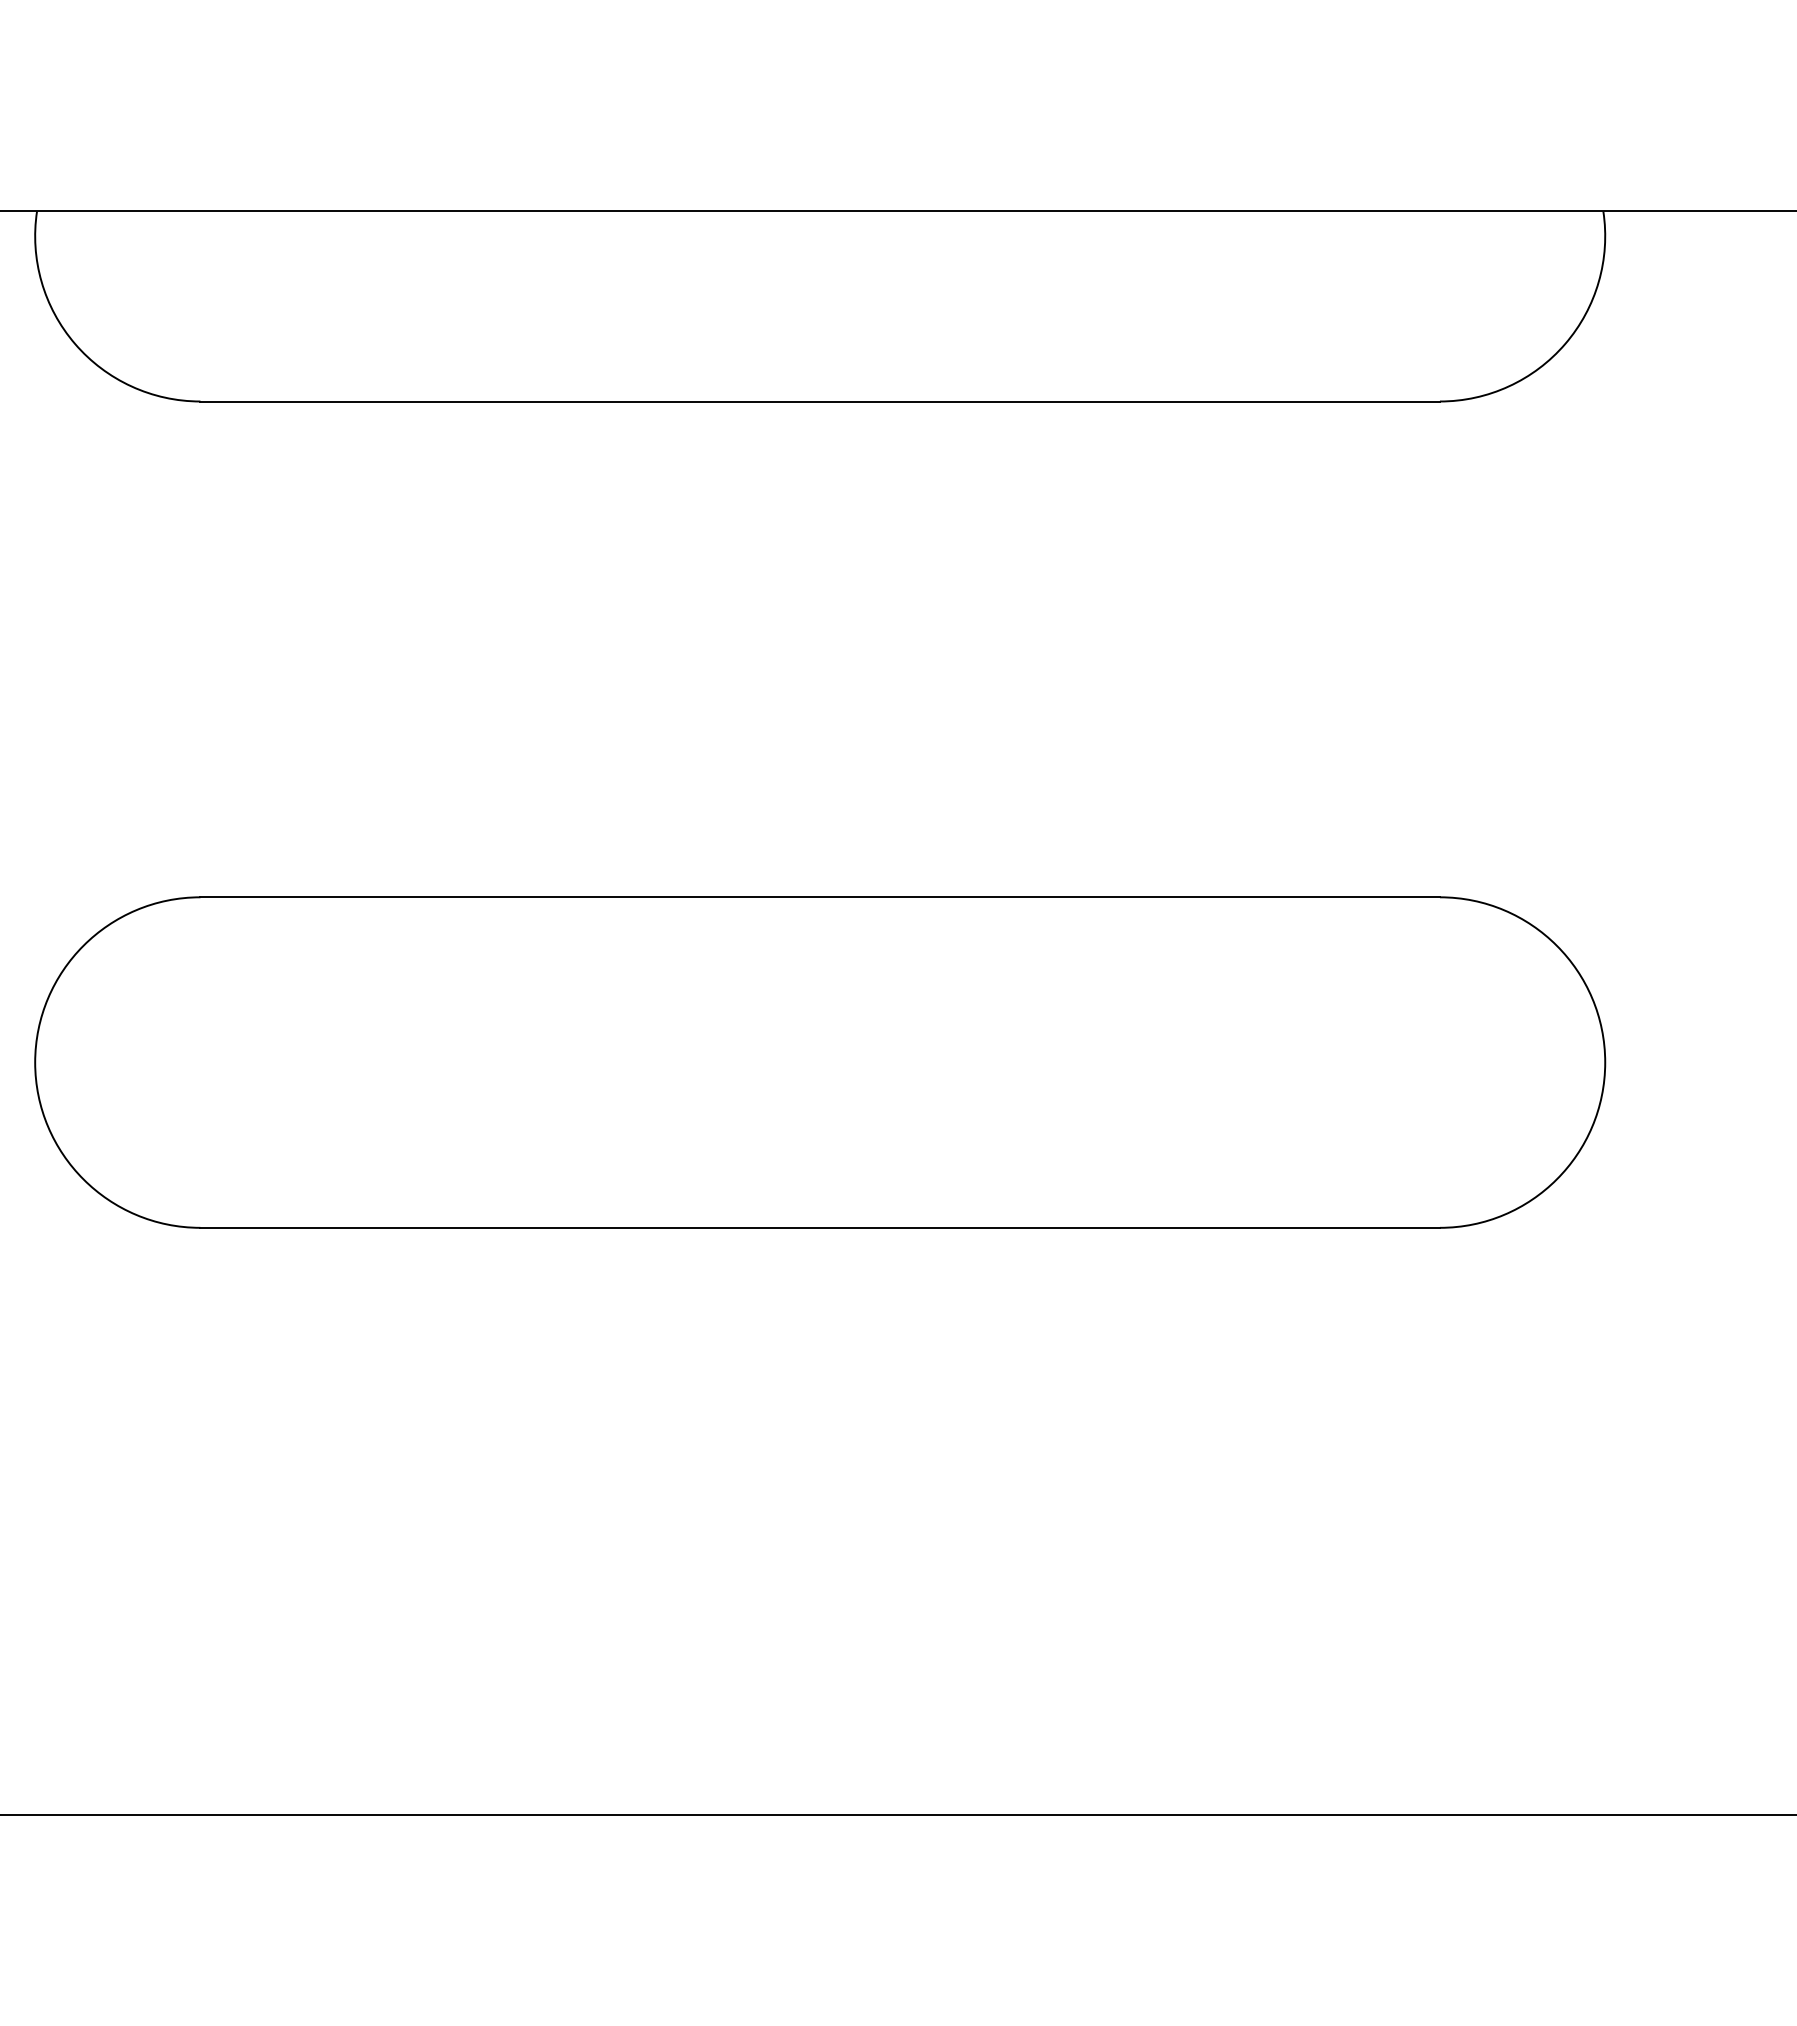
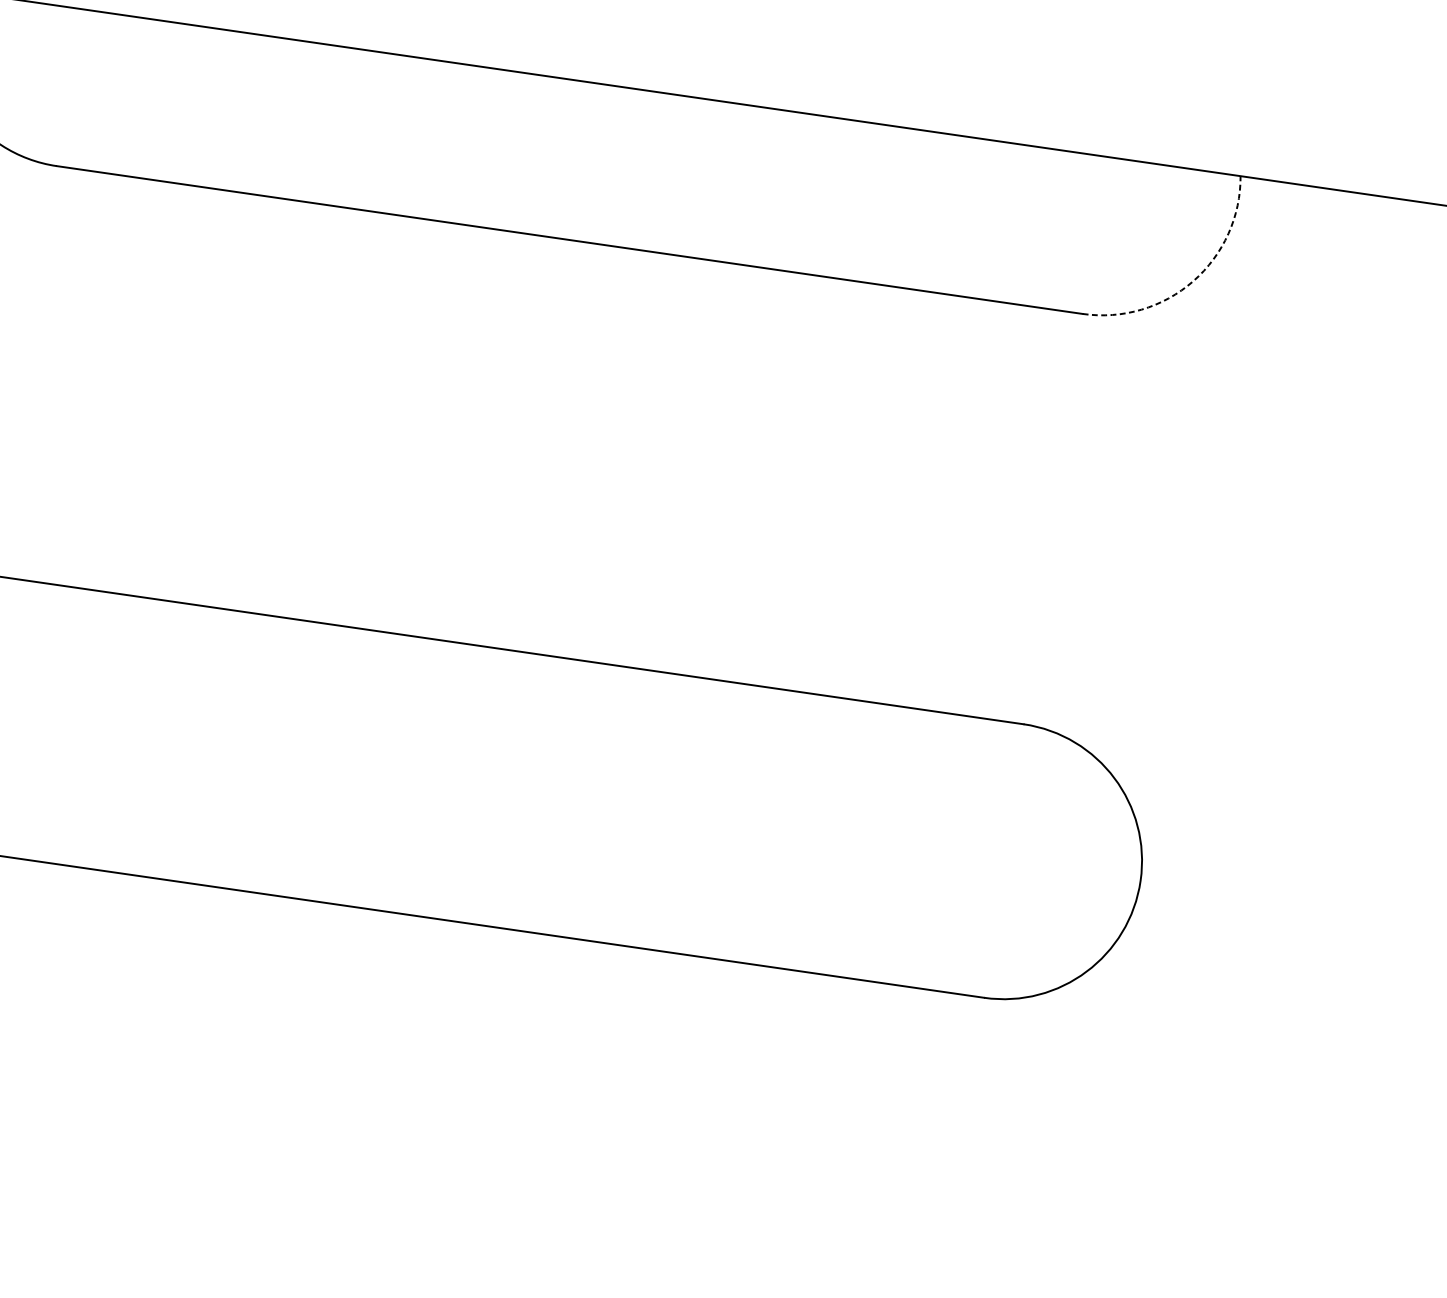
arc: (1565, 343) -> (1193, 280), solid -> dashed

